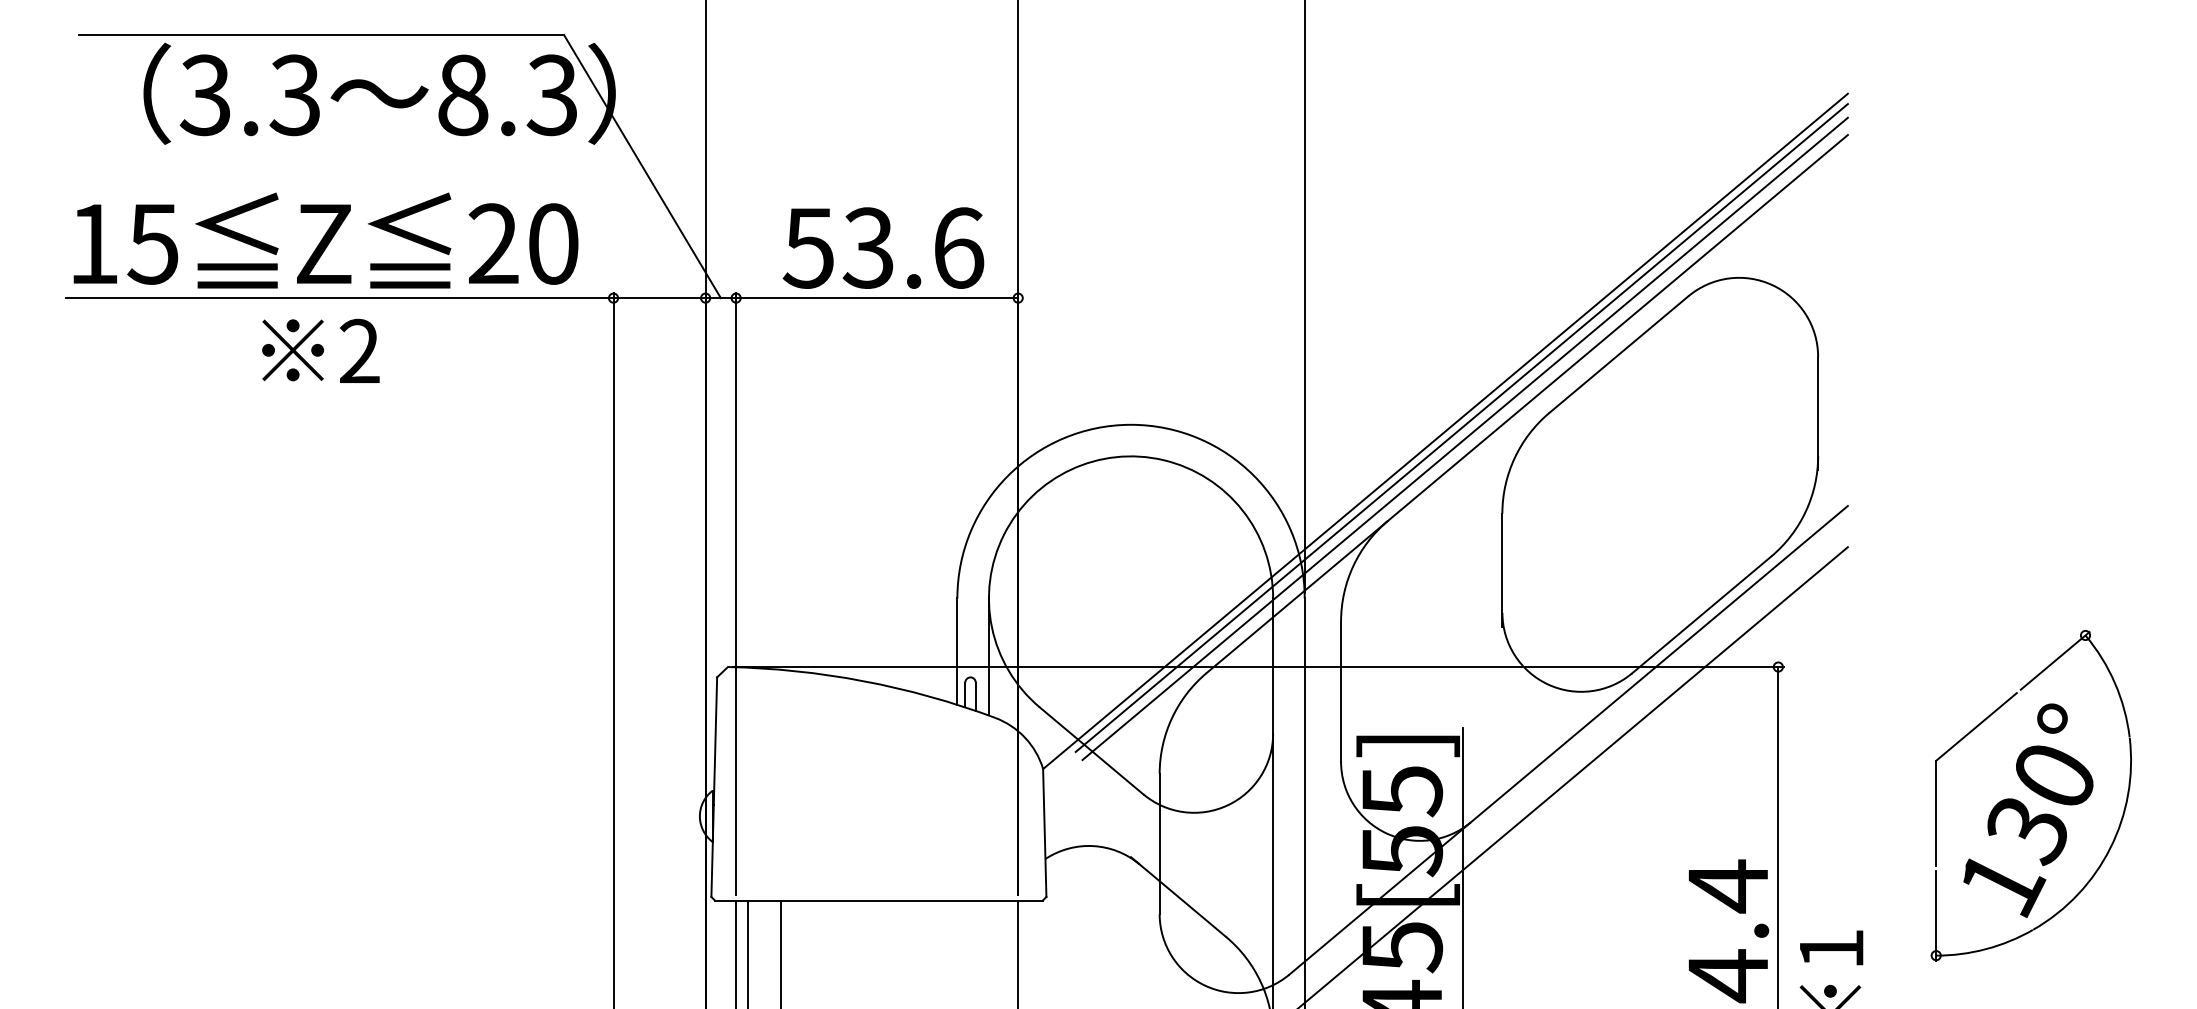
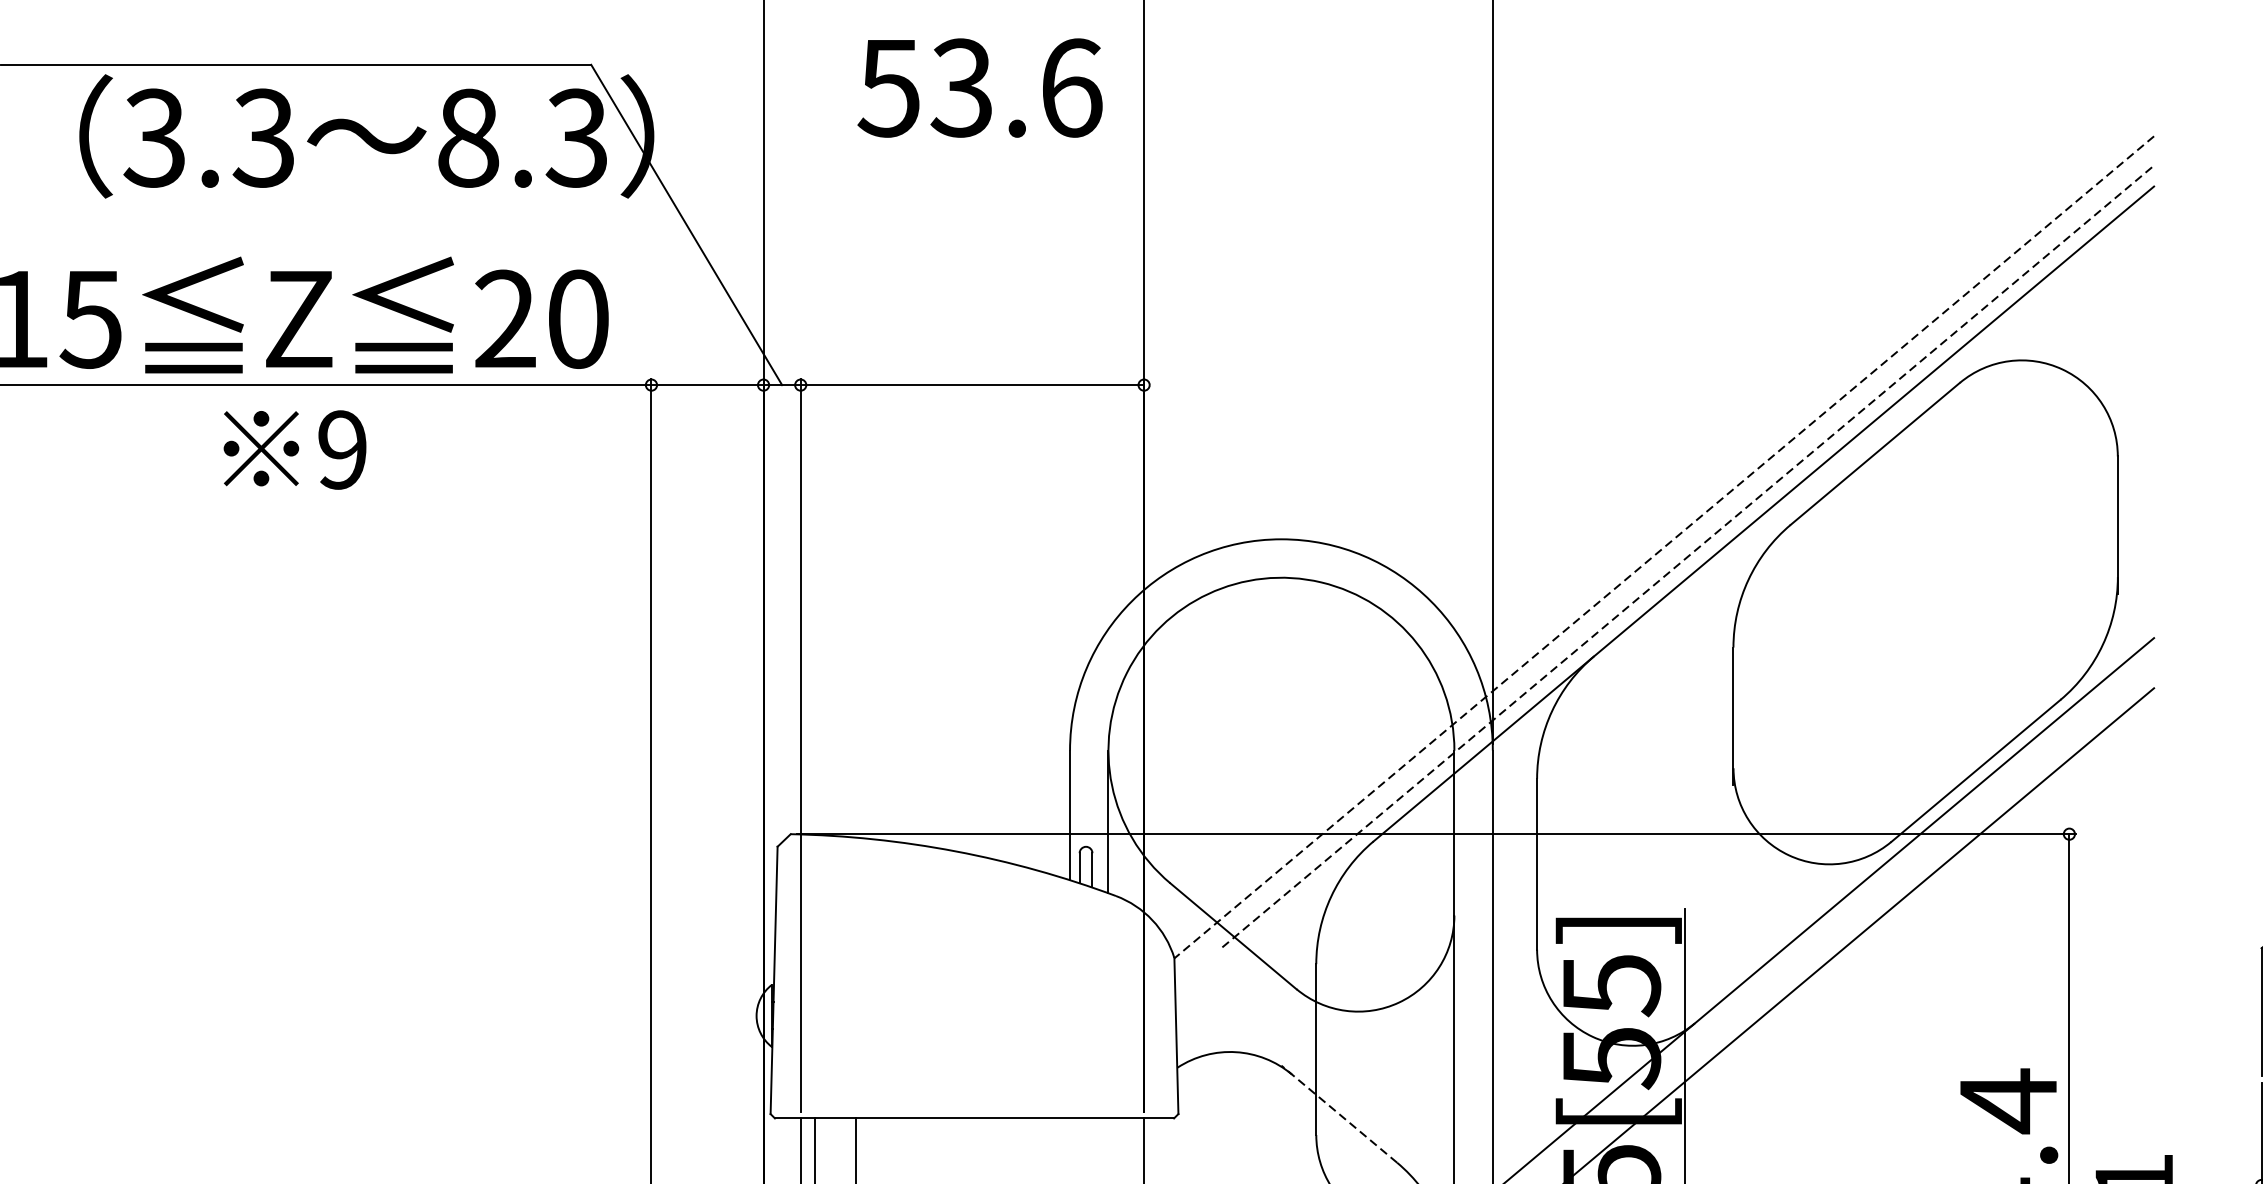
text: (883, 247) -> (980, 87), moved
text: (359, 351) -> (342, 450), 2 -> 9
line: (1461, 427) -> (1683, 542), removed
line: (1445, 431) -> (1664, 547), solid -> dashed
line: (1465, 438) -> (1688, 555), solid -> dashed
line: (1178, 896) -> (1339, 1113), solid -> dashed

